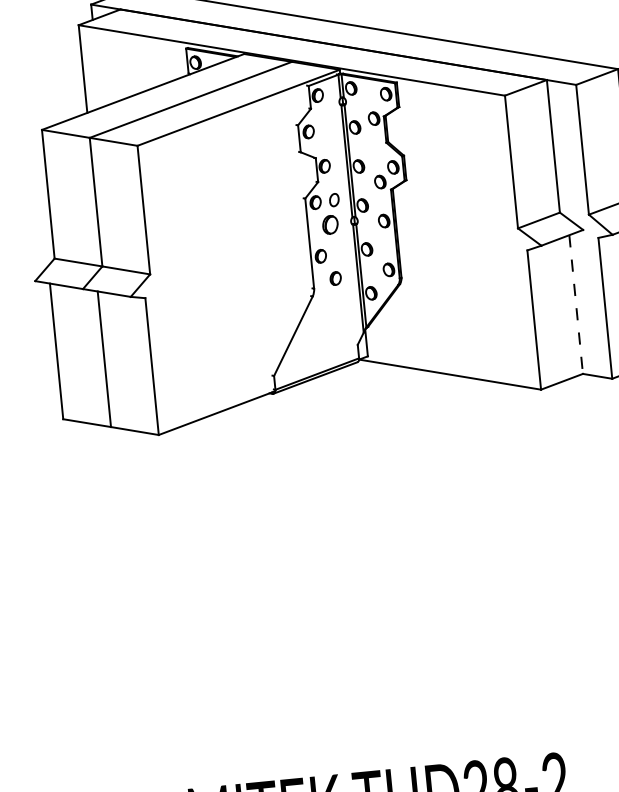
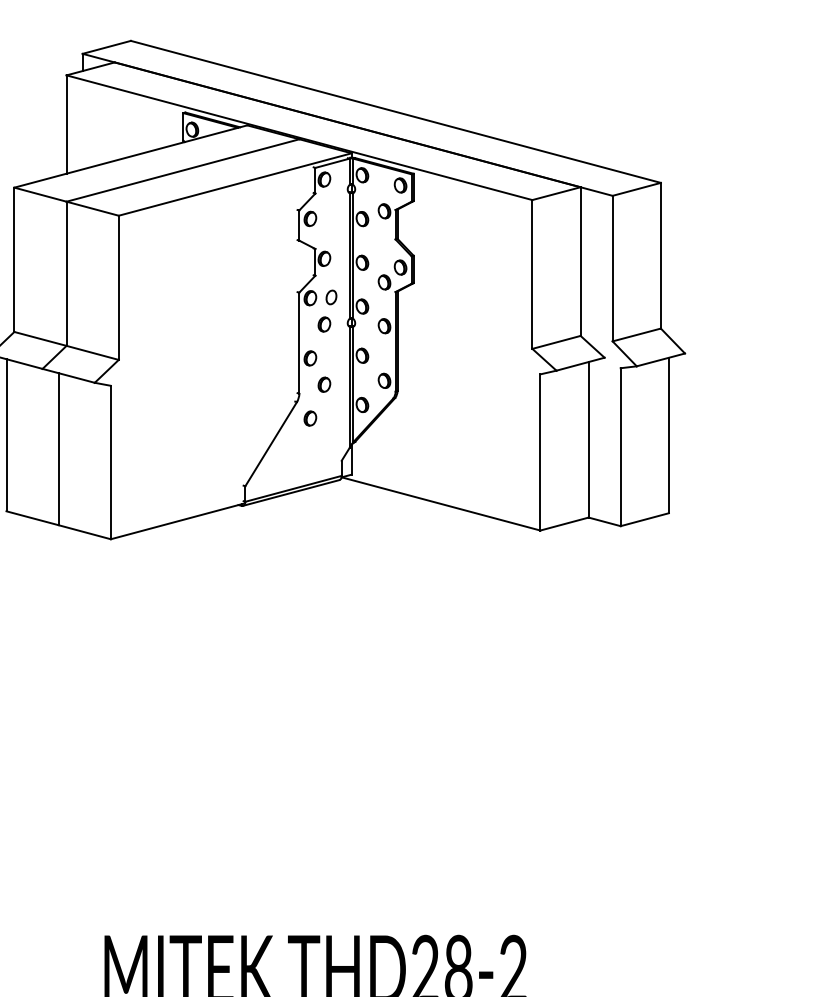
part: (330, 224) -> (324, 324), size x0.71
line: (575, 304) -> (588, 439), dashed -> solid
part: (326, 309) -> (310, 418), added

